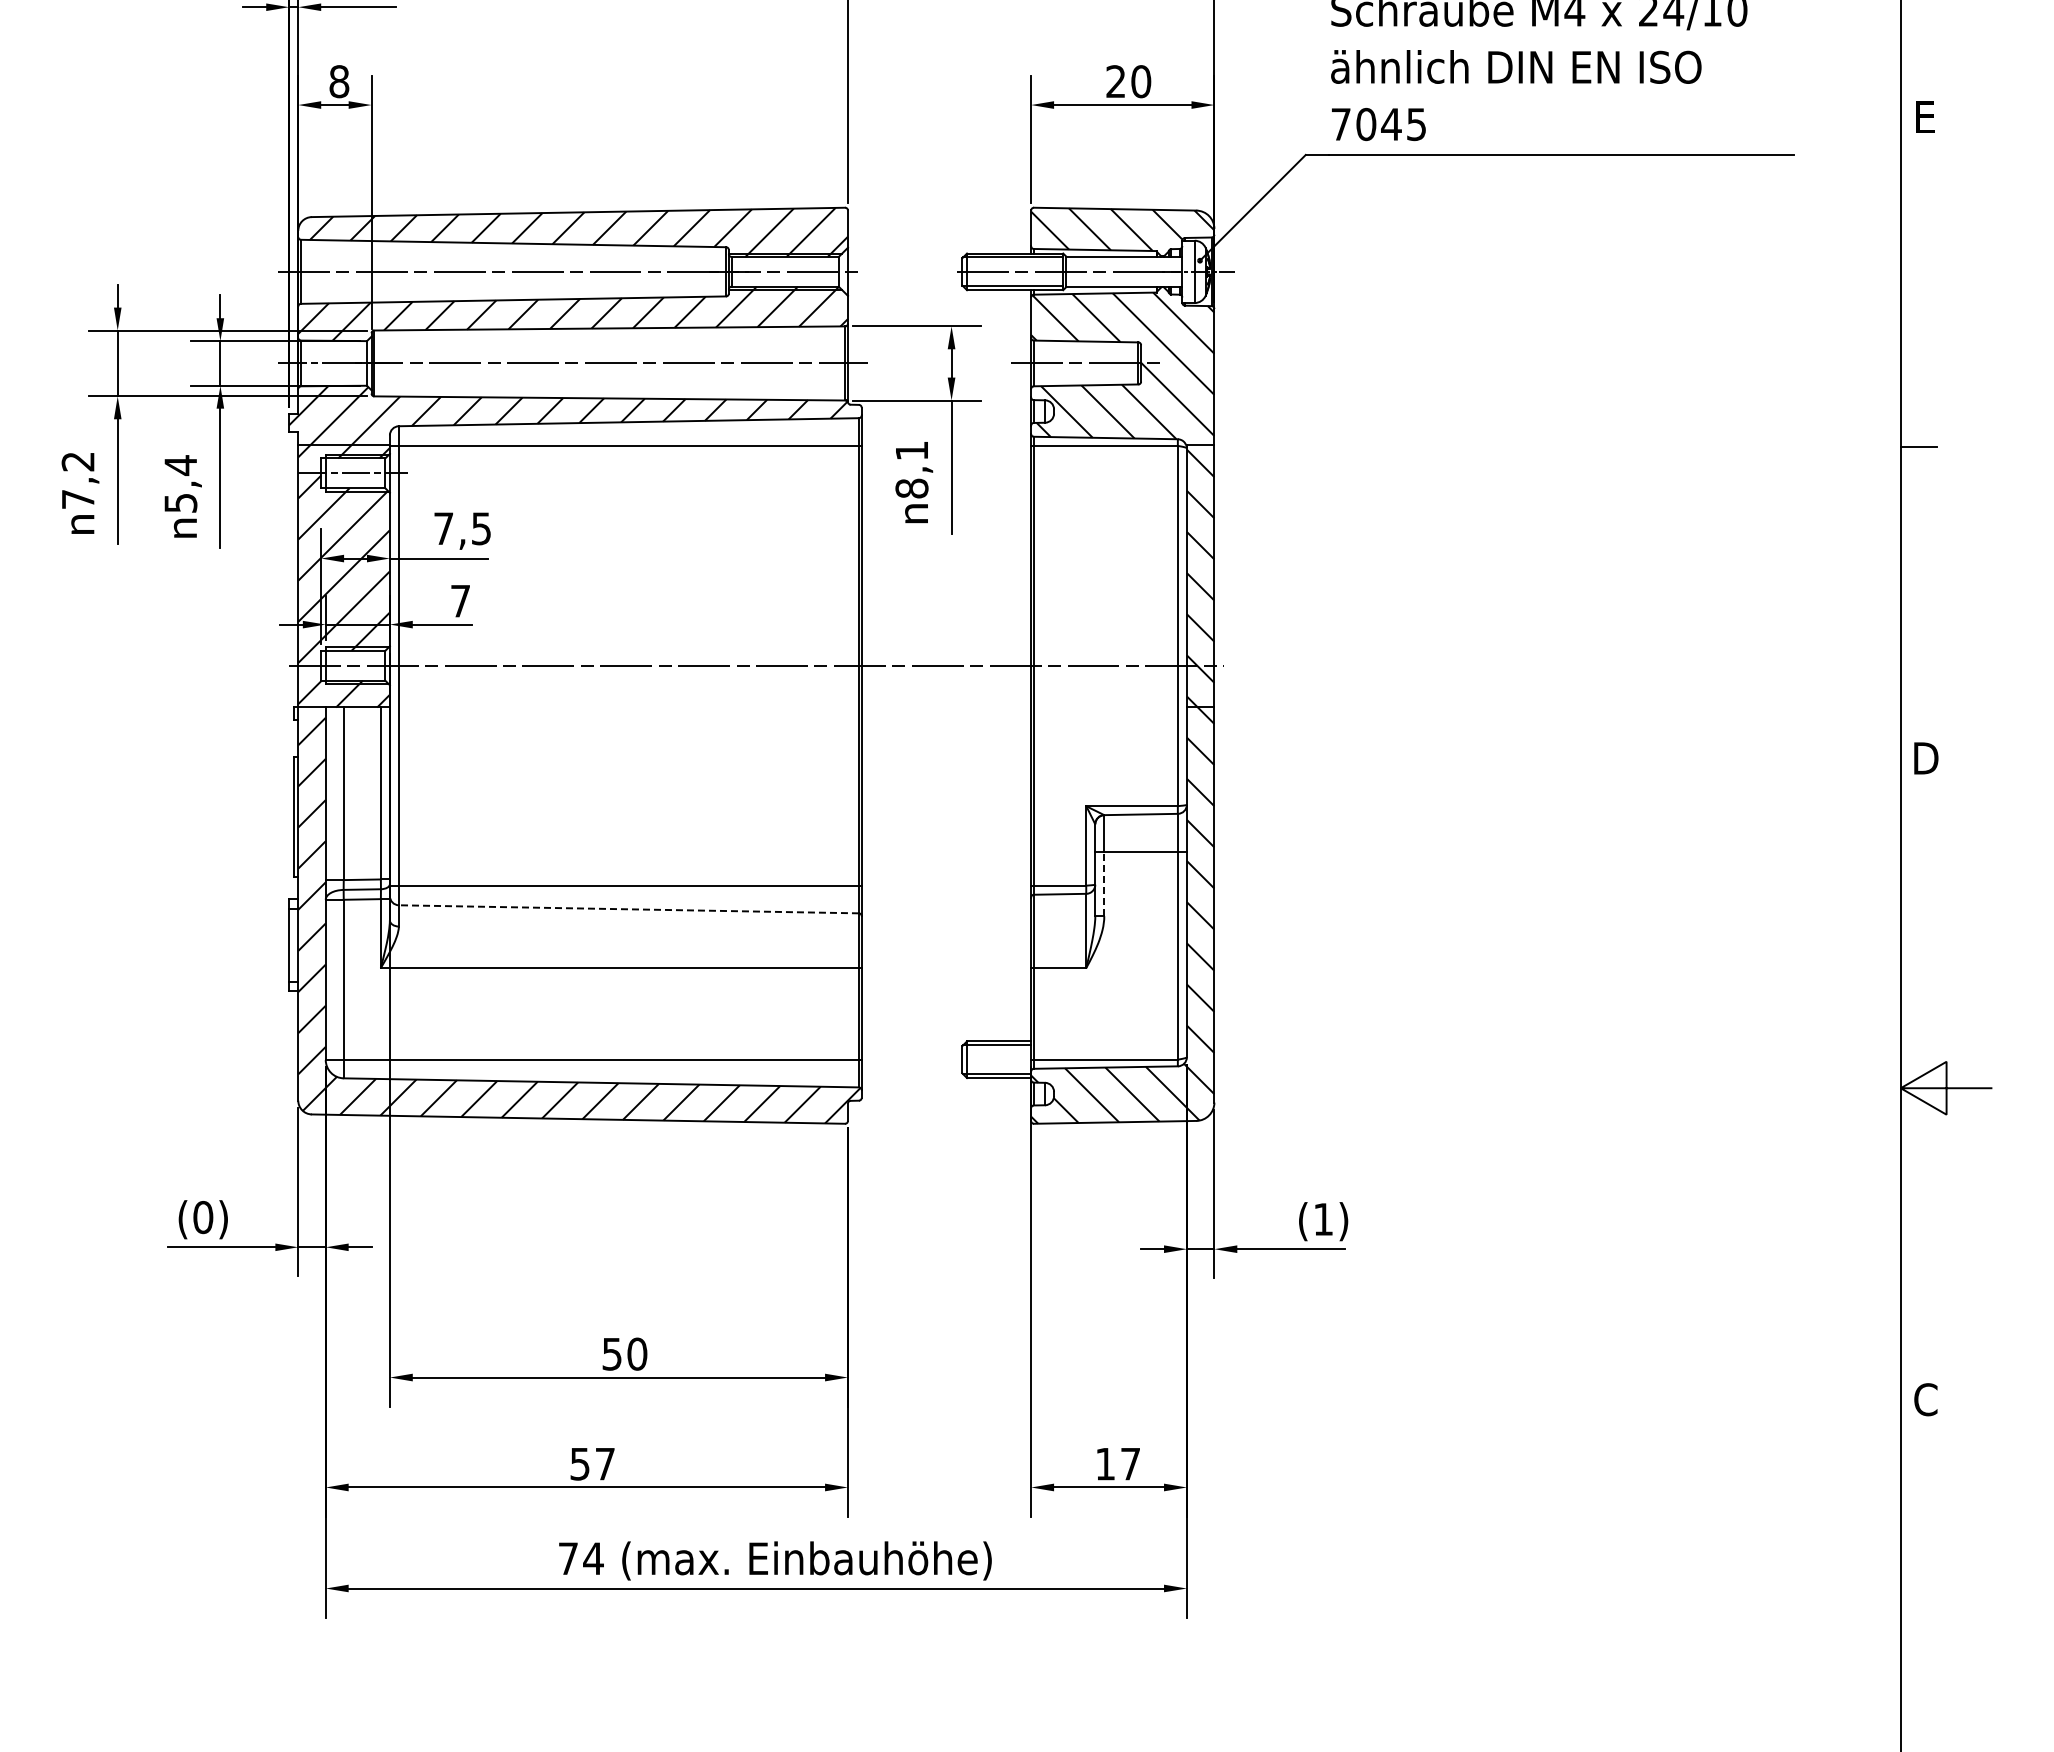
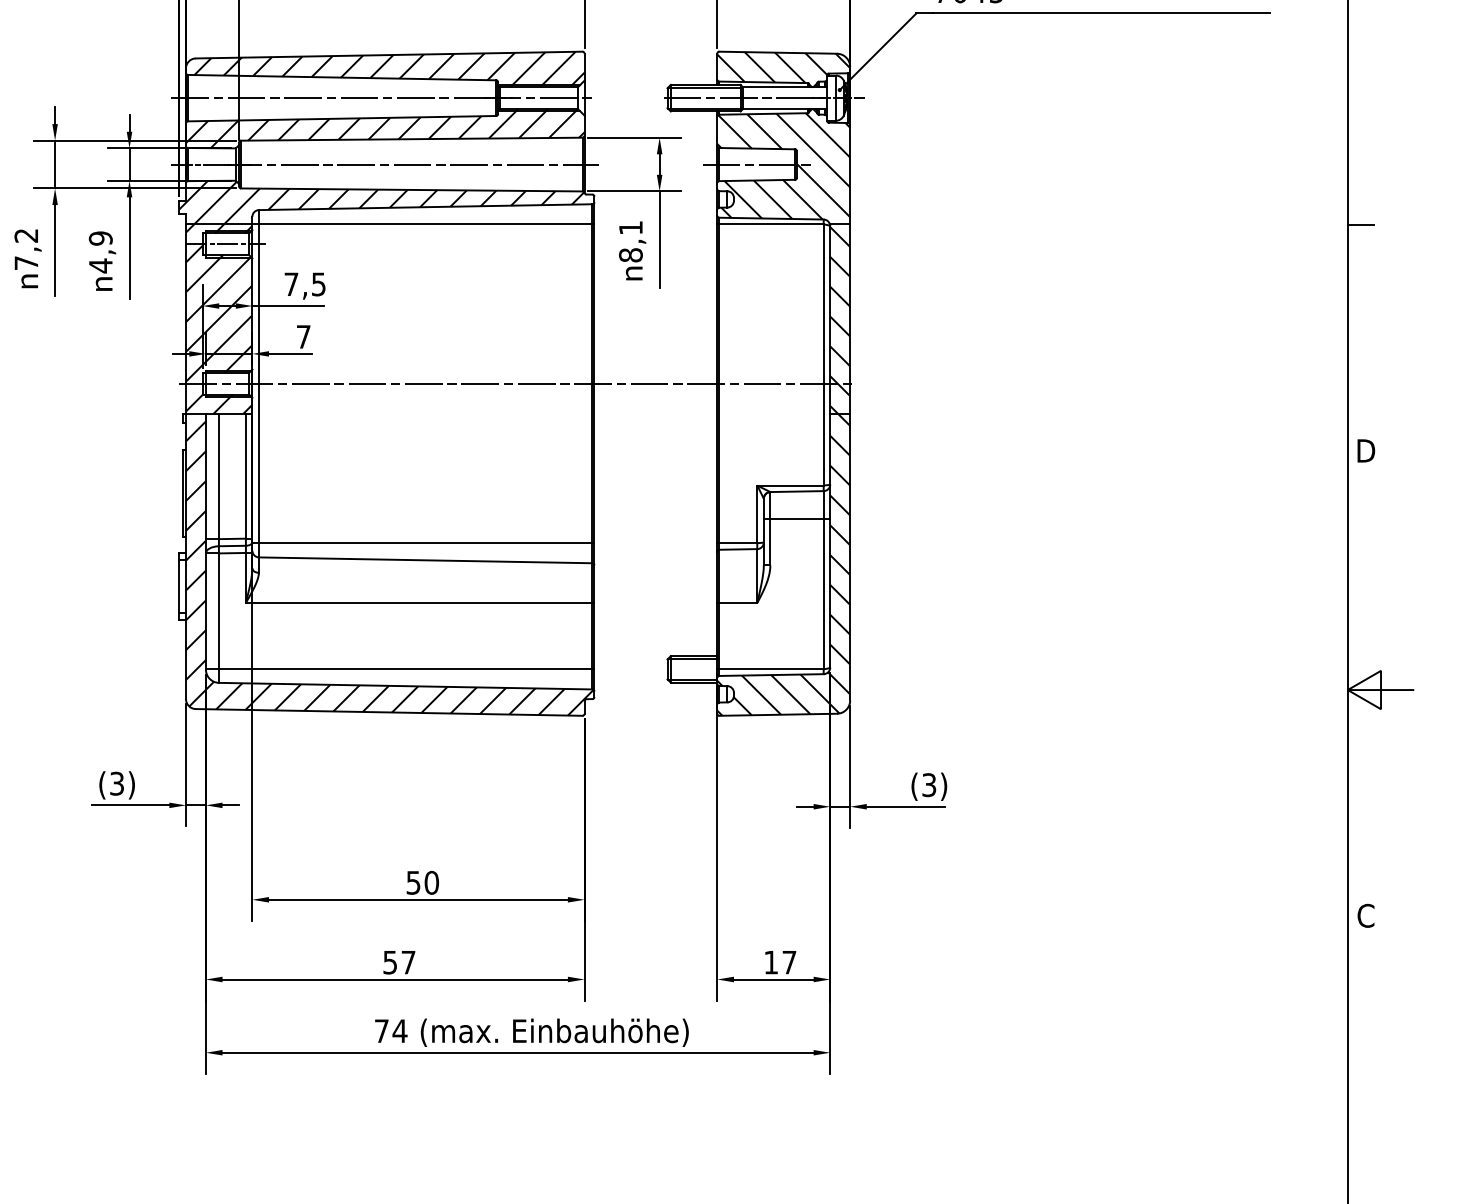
text: (180, 484) -> (100, 252), 5,4 -> 4,9
line: (1104, 883) -> (770, 541), dashed -> solid
line: (628, 909) -> (425, 560), dashed -> solid
text: (203, 1217) -> (117, 783), (0) -> (3)
text: (1323, 1218) -> (929, 784), (1) -> (3)

